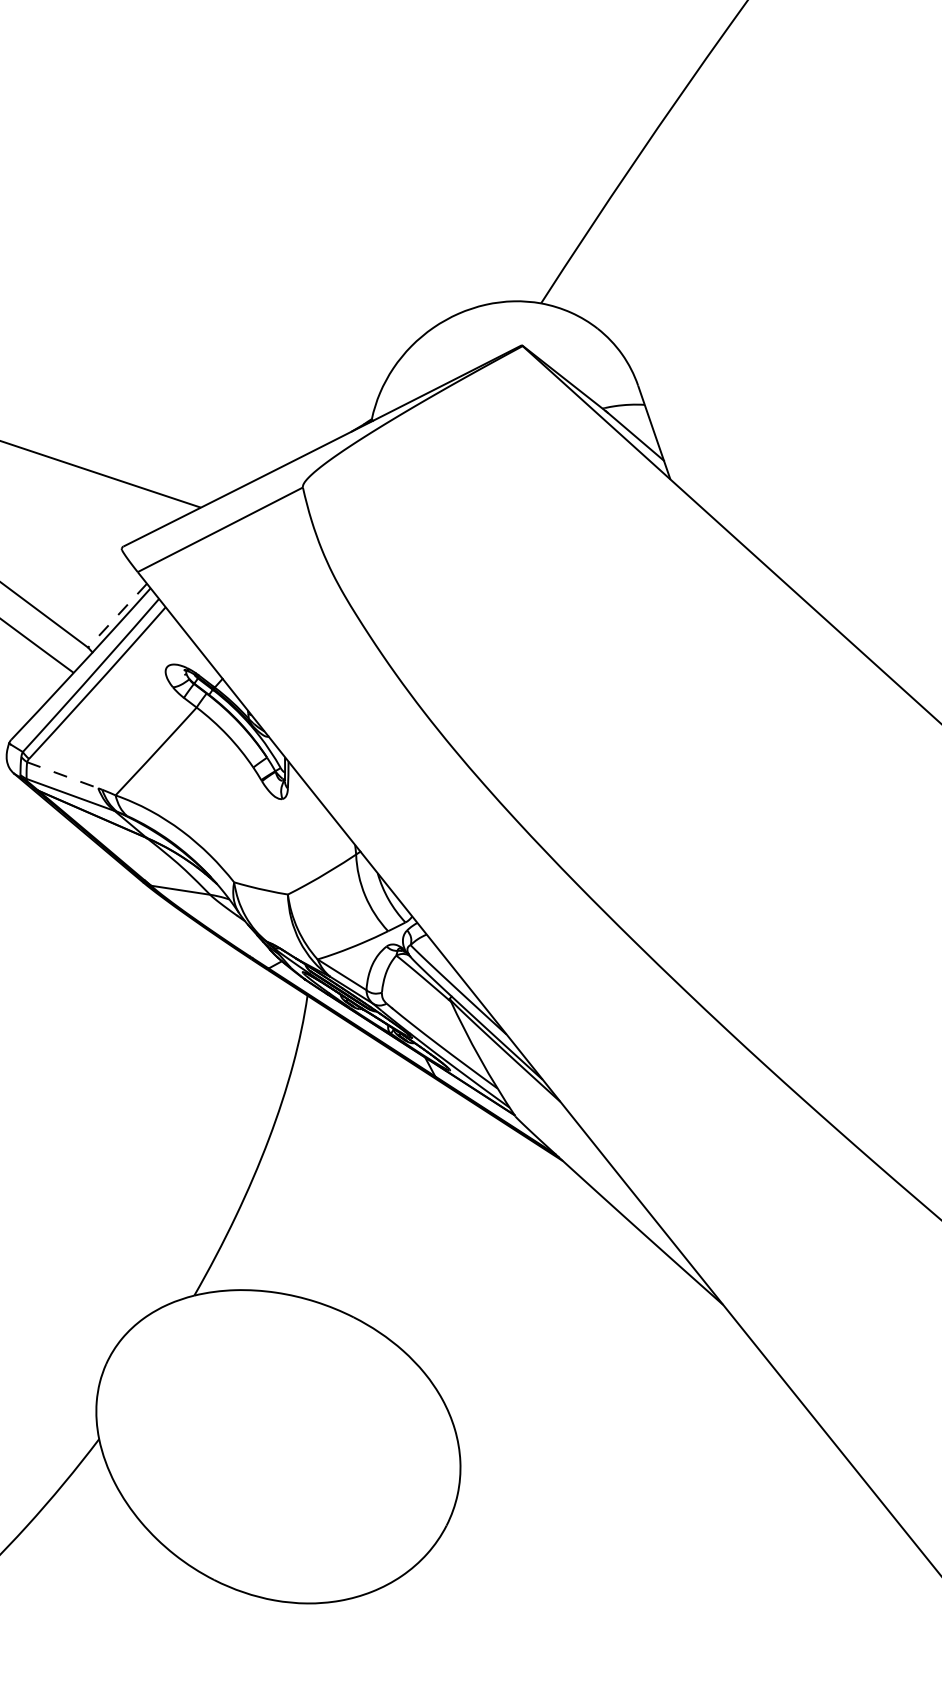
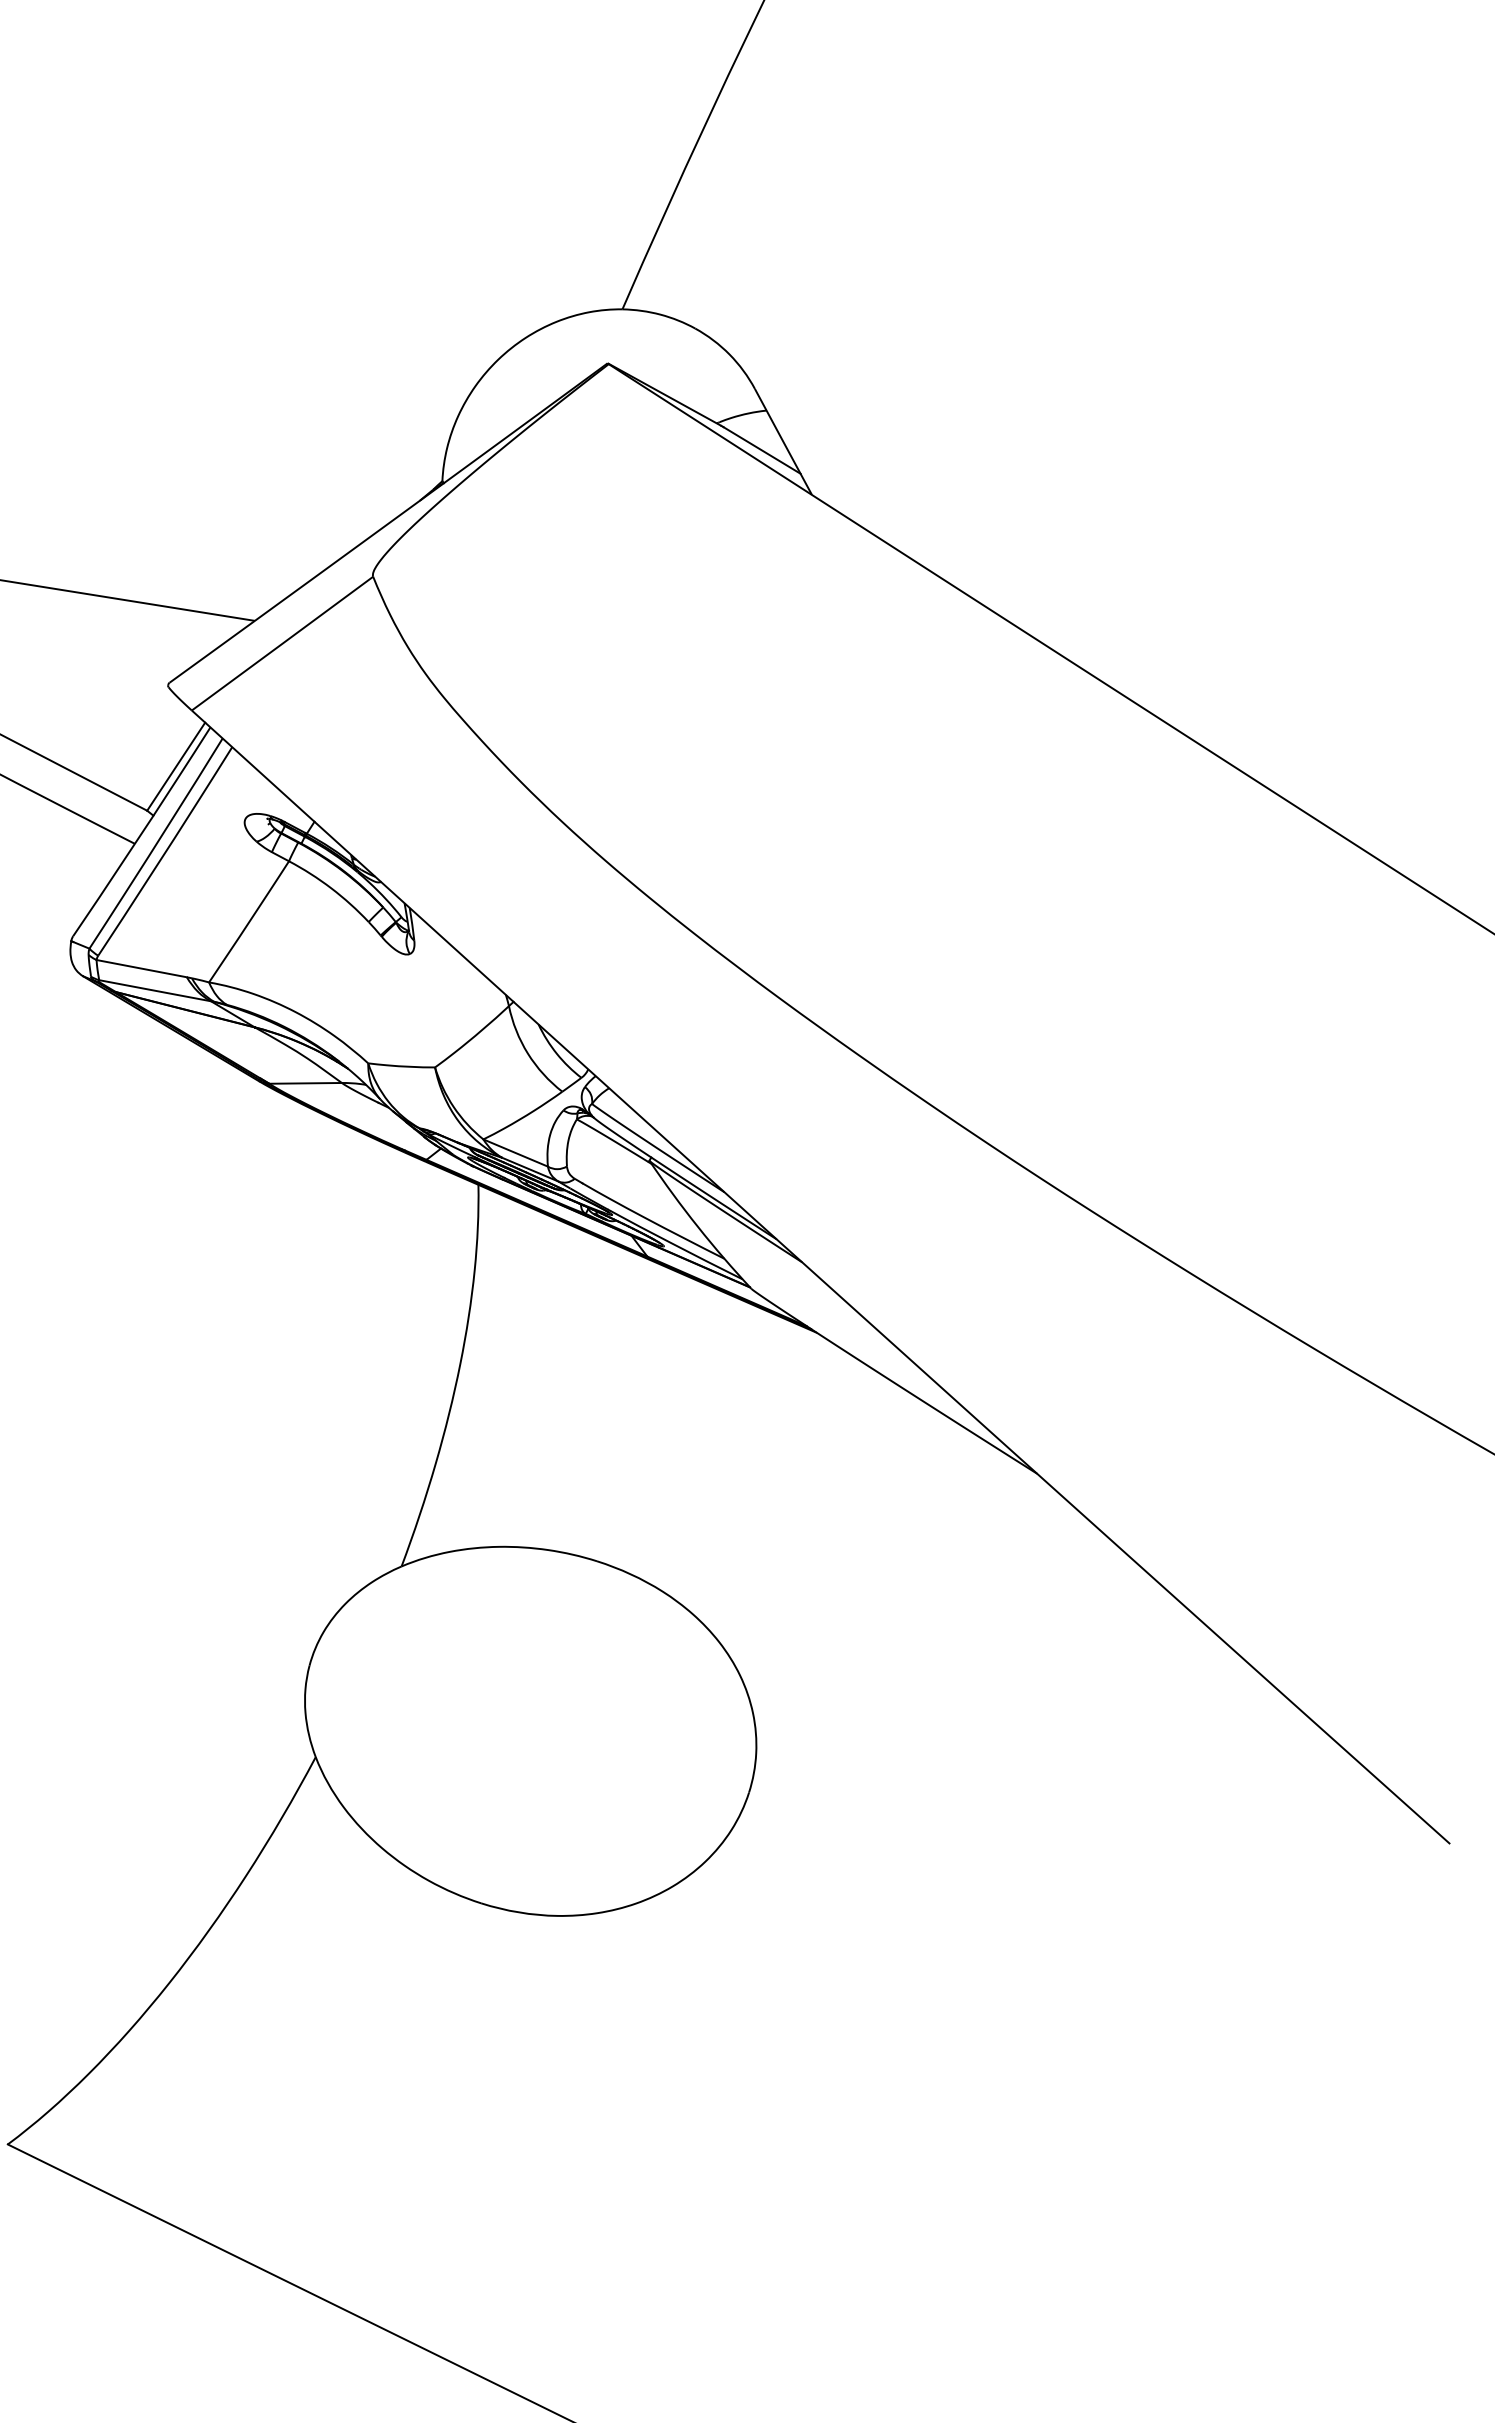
line: (117, 615) -> (176, 766), dashed -> solid
line: (62, 775) -> (141, 968), dashed -> solid

